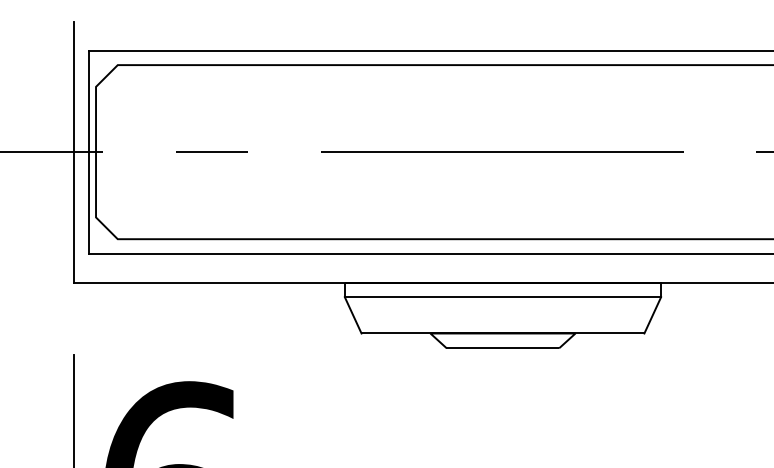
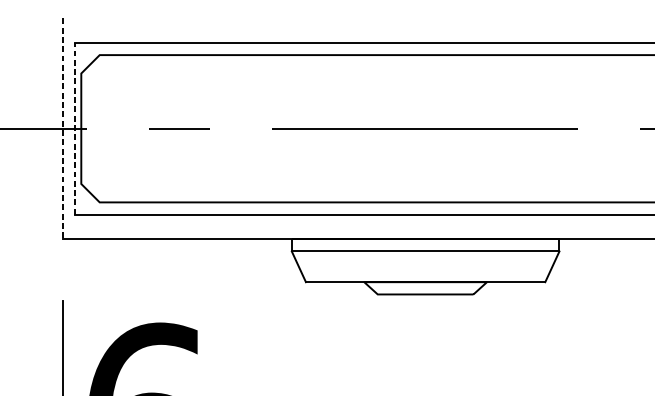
line: (74, 152) -> (63, 129), solid -> dashed
line: (88, 152) -> (74, 129), solid -> dashed

